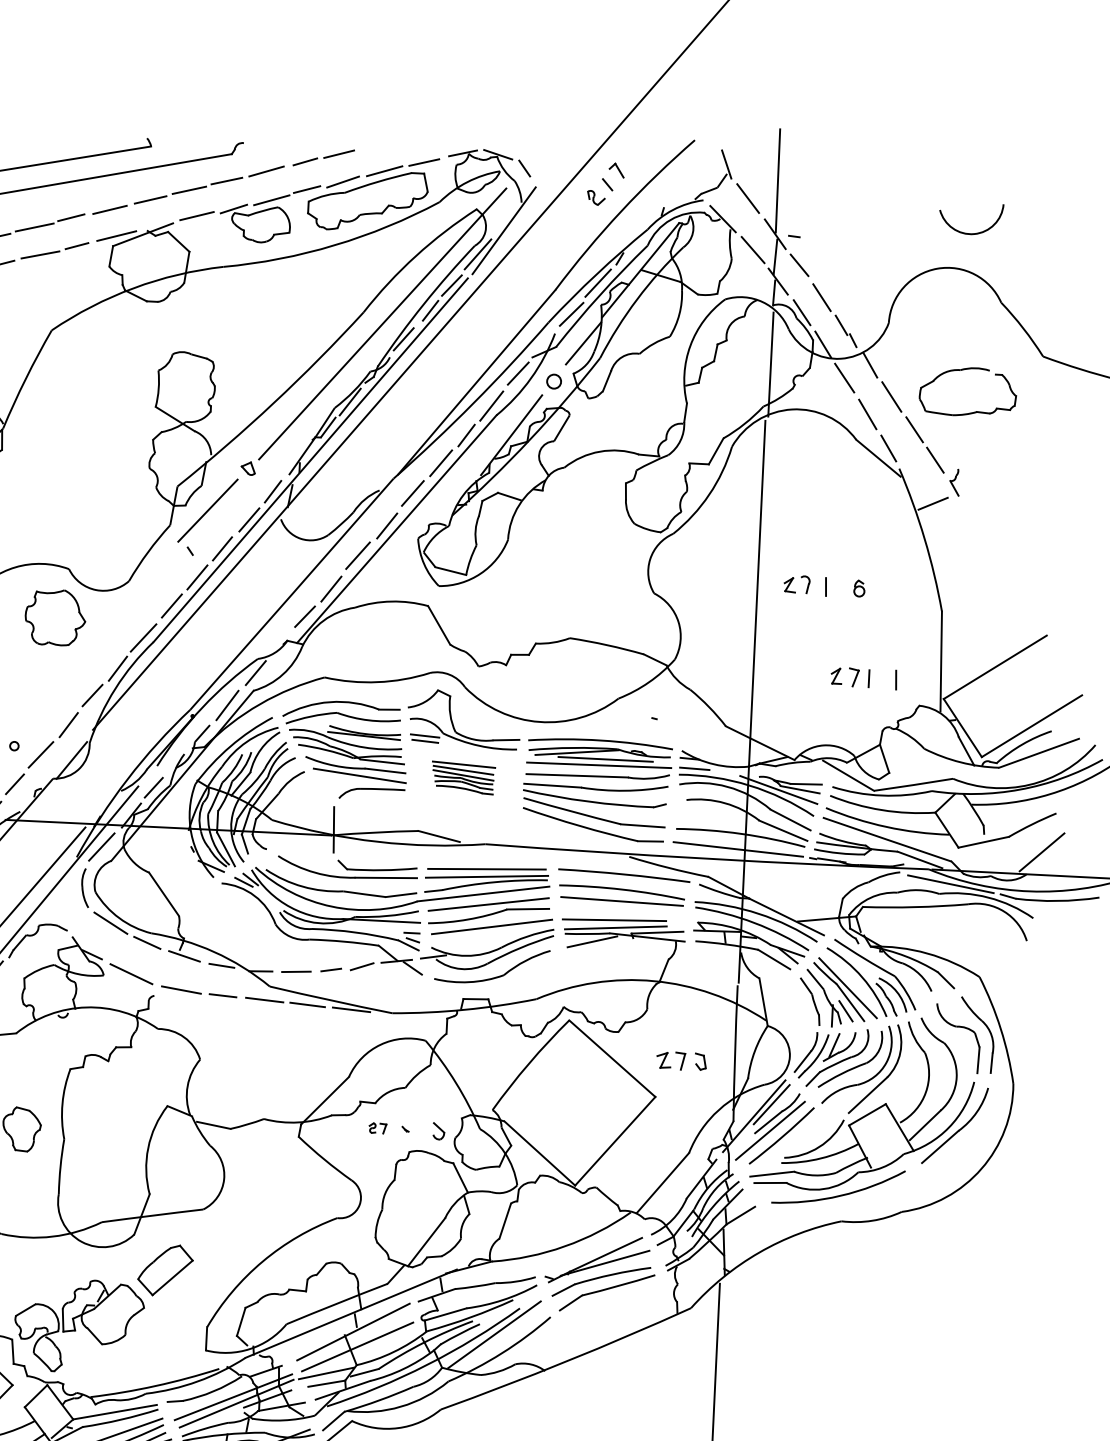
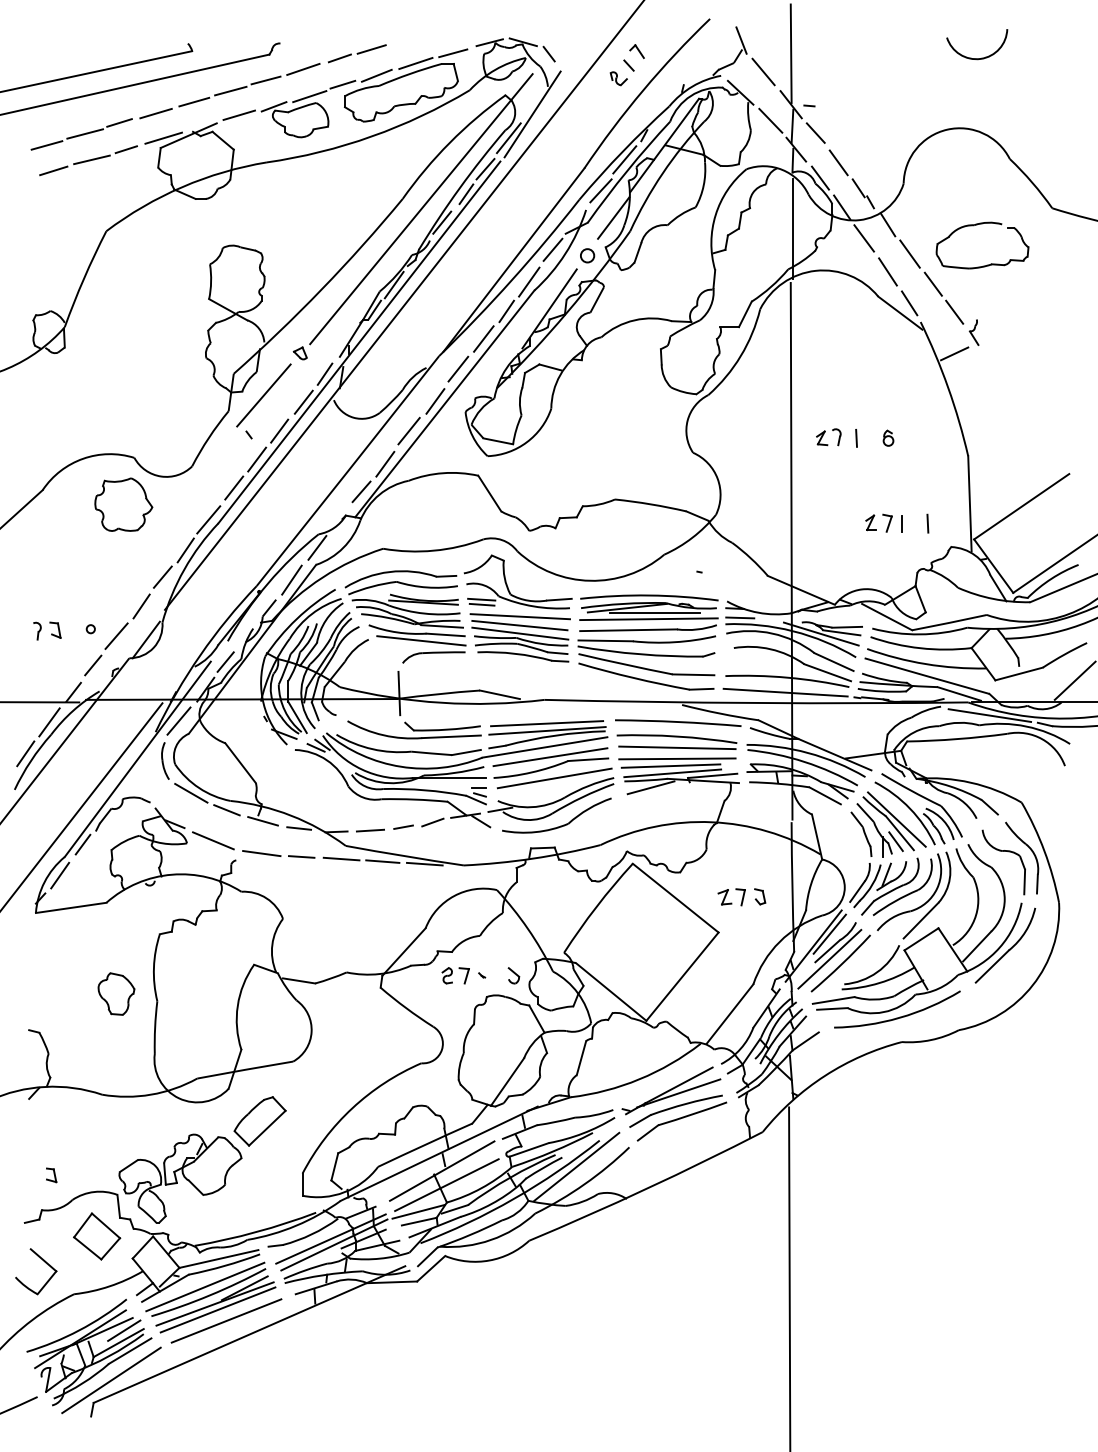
arc: (975, 232) -> (981, 57), moved
part: (462, 777) -> (519, 637), size x1.67
line: (621, 912) -> (677, 758), added
part: (377, 1127) -> (455, 975), size x1.67

